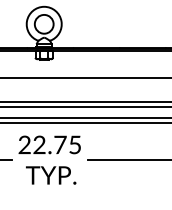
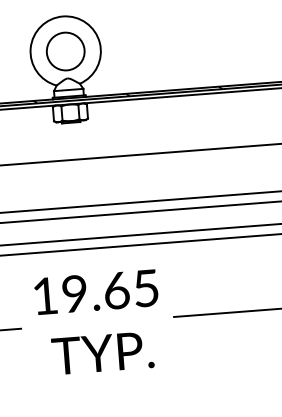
text: (42, 144) -> (80, 292), 22.75 -> 19.65

